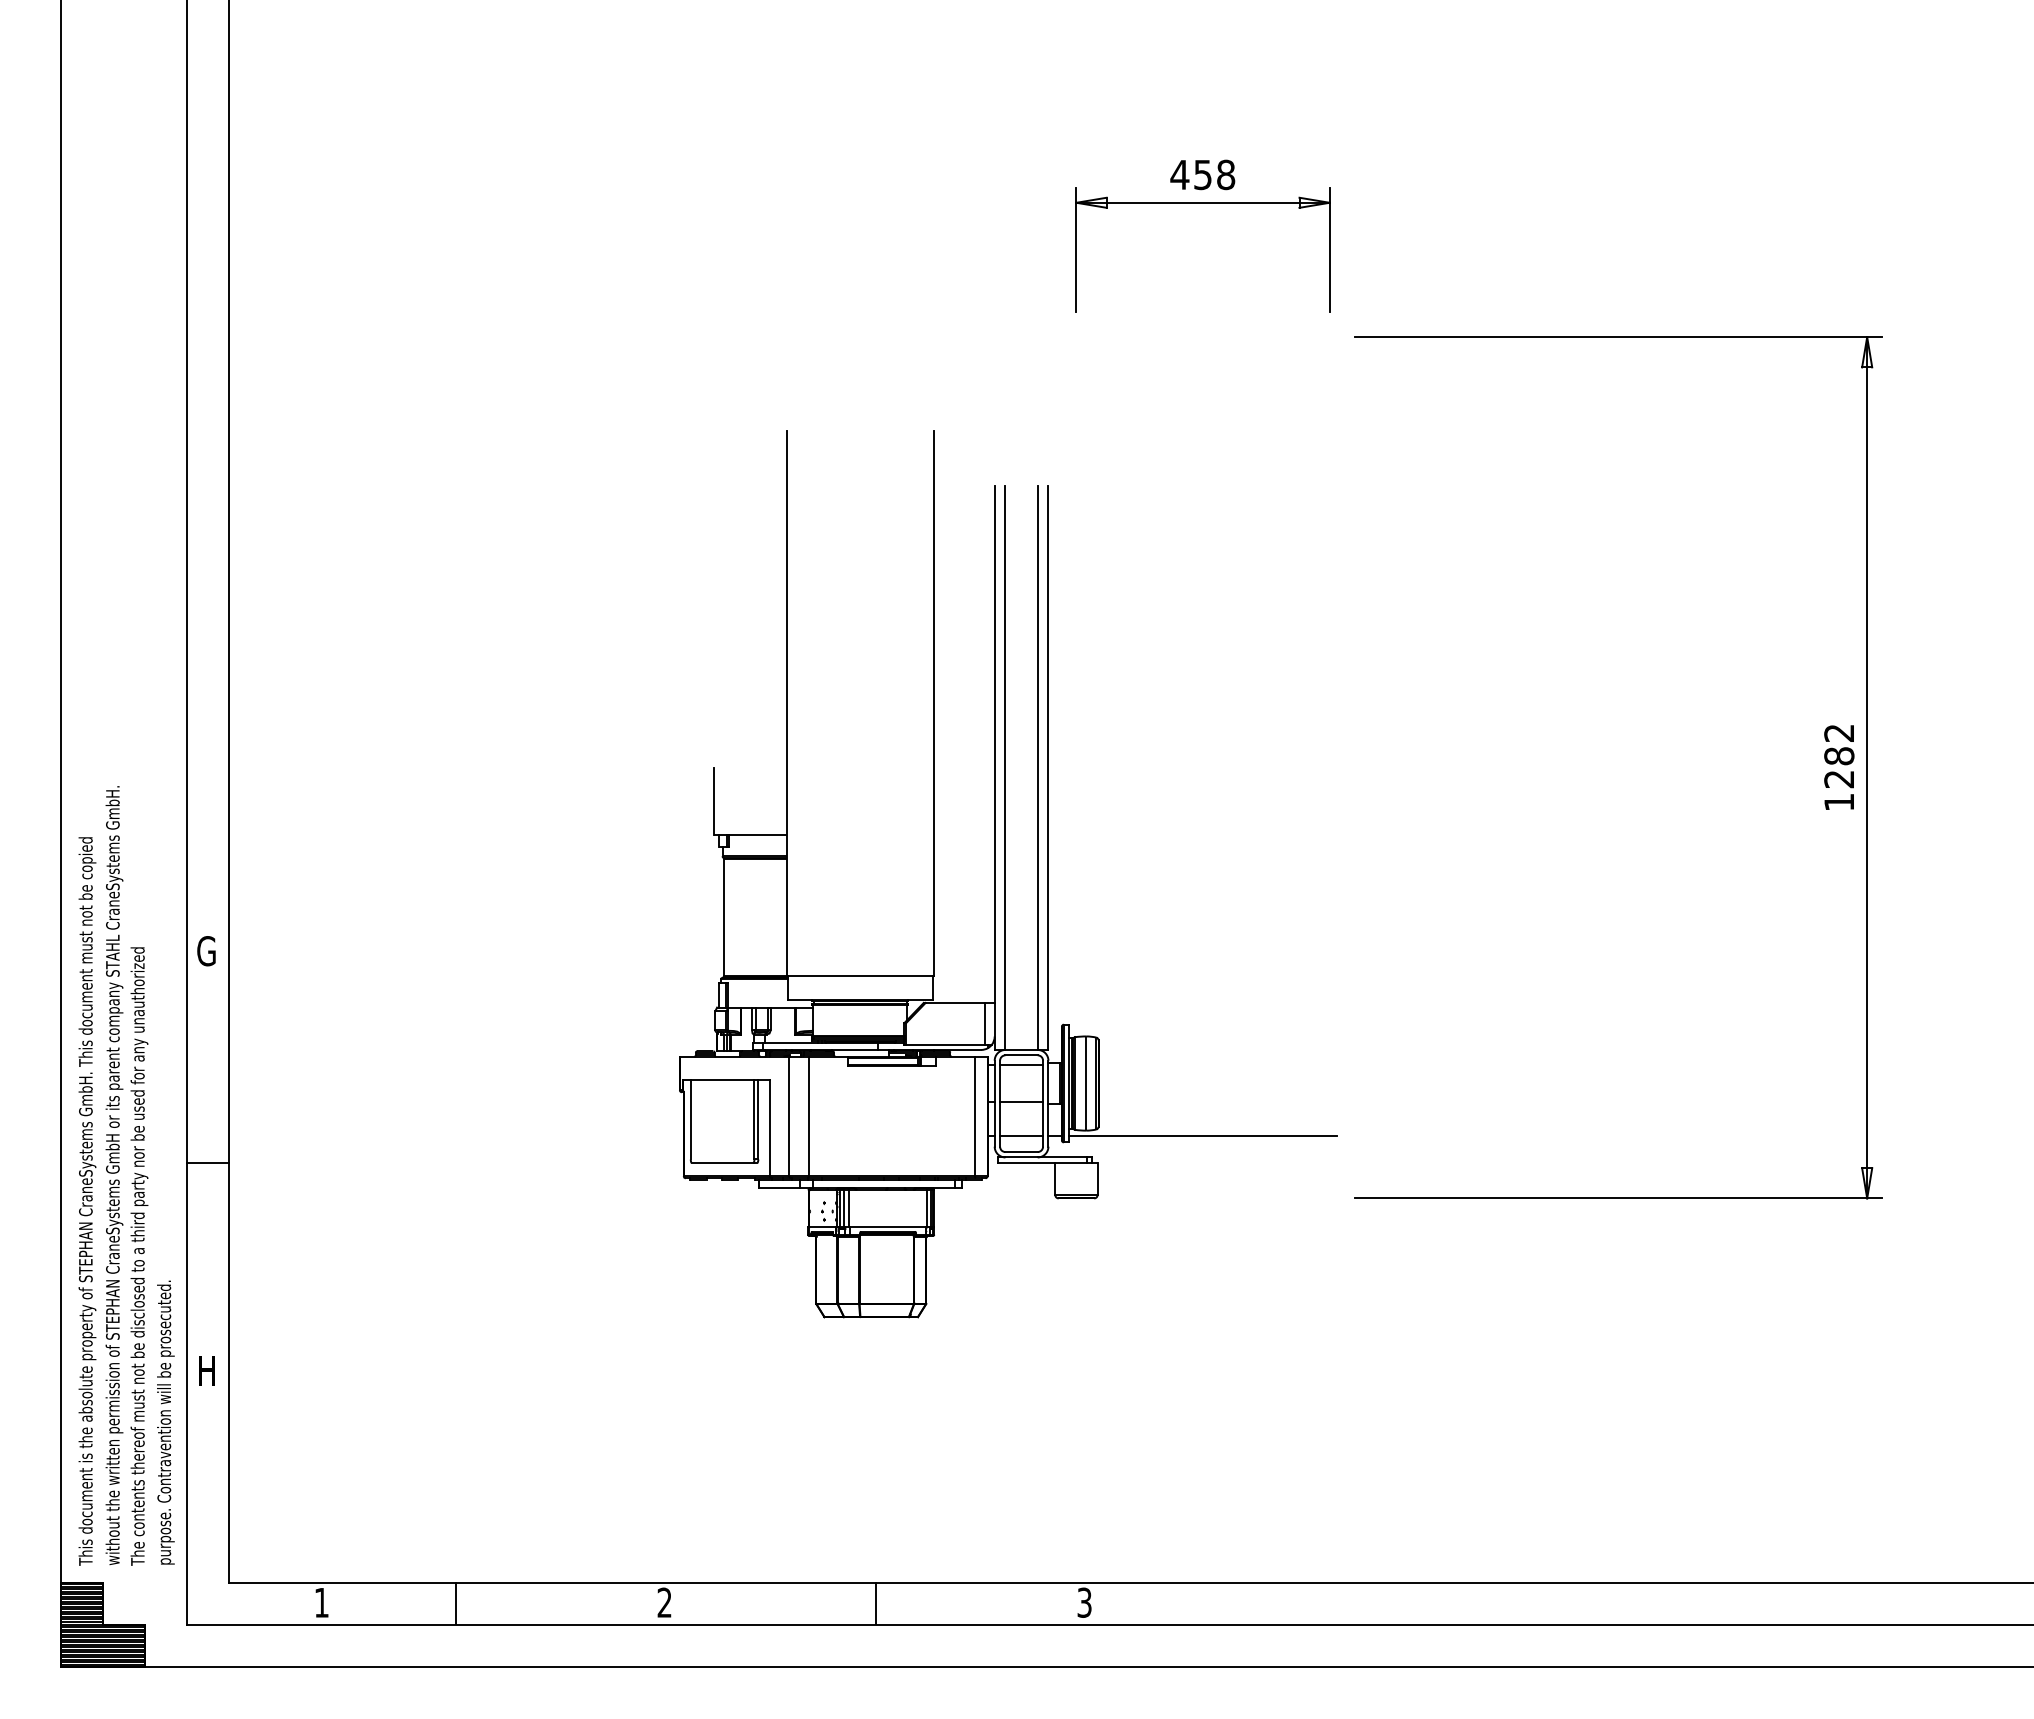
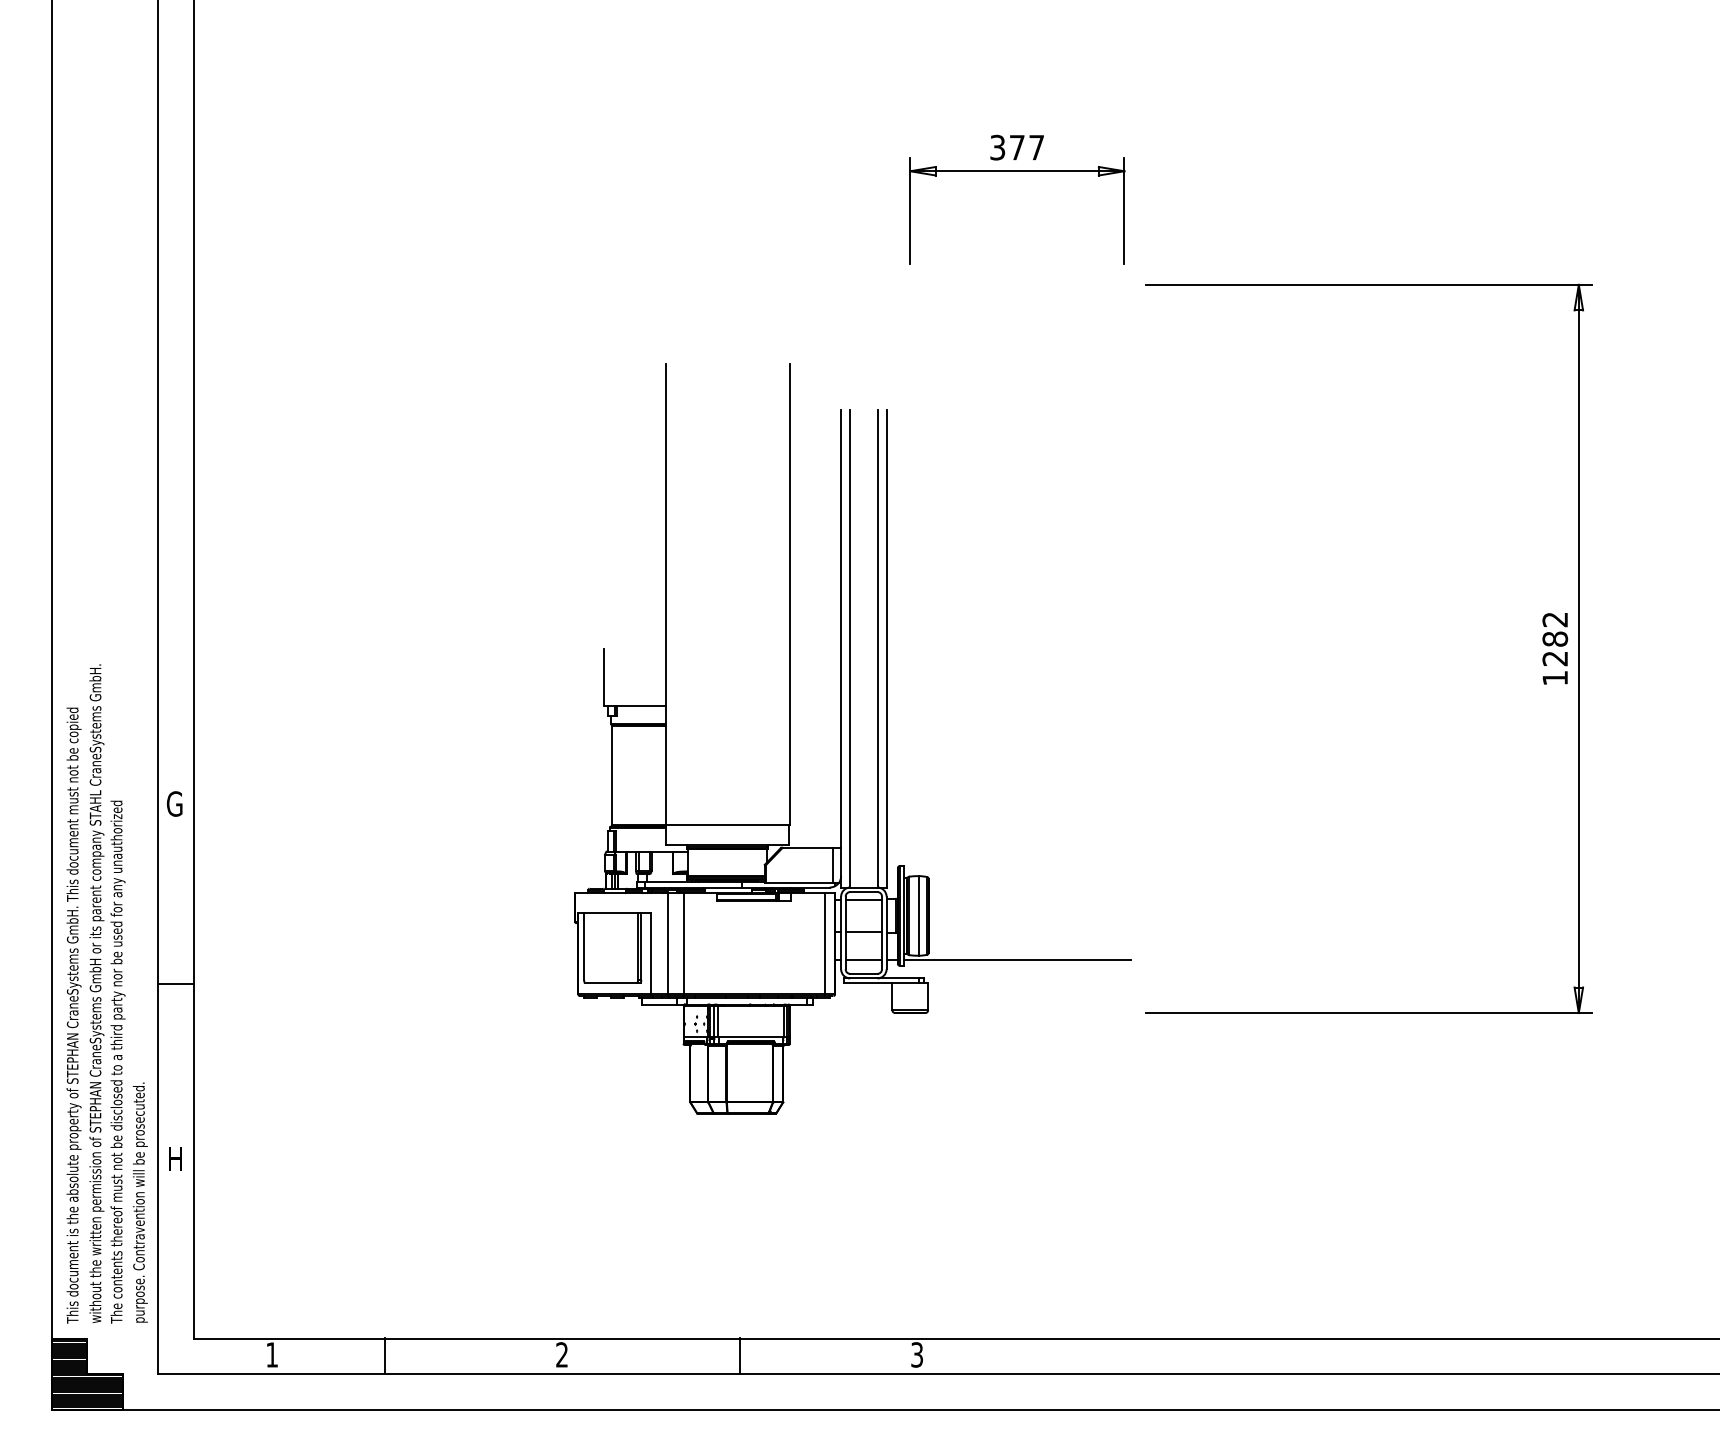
text: (1202, 174) -> (1016, 147), 458 -> 377

